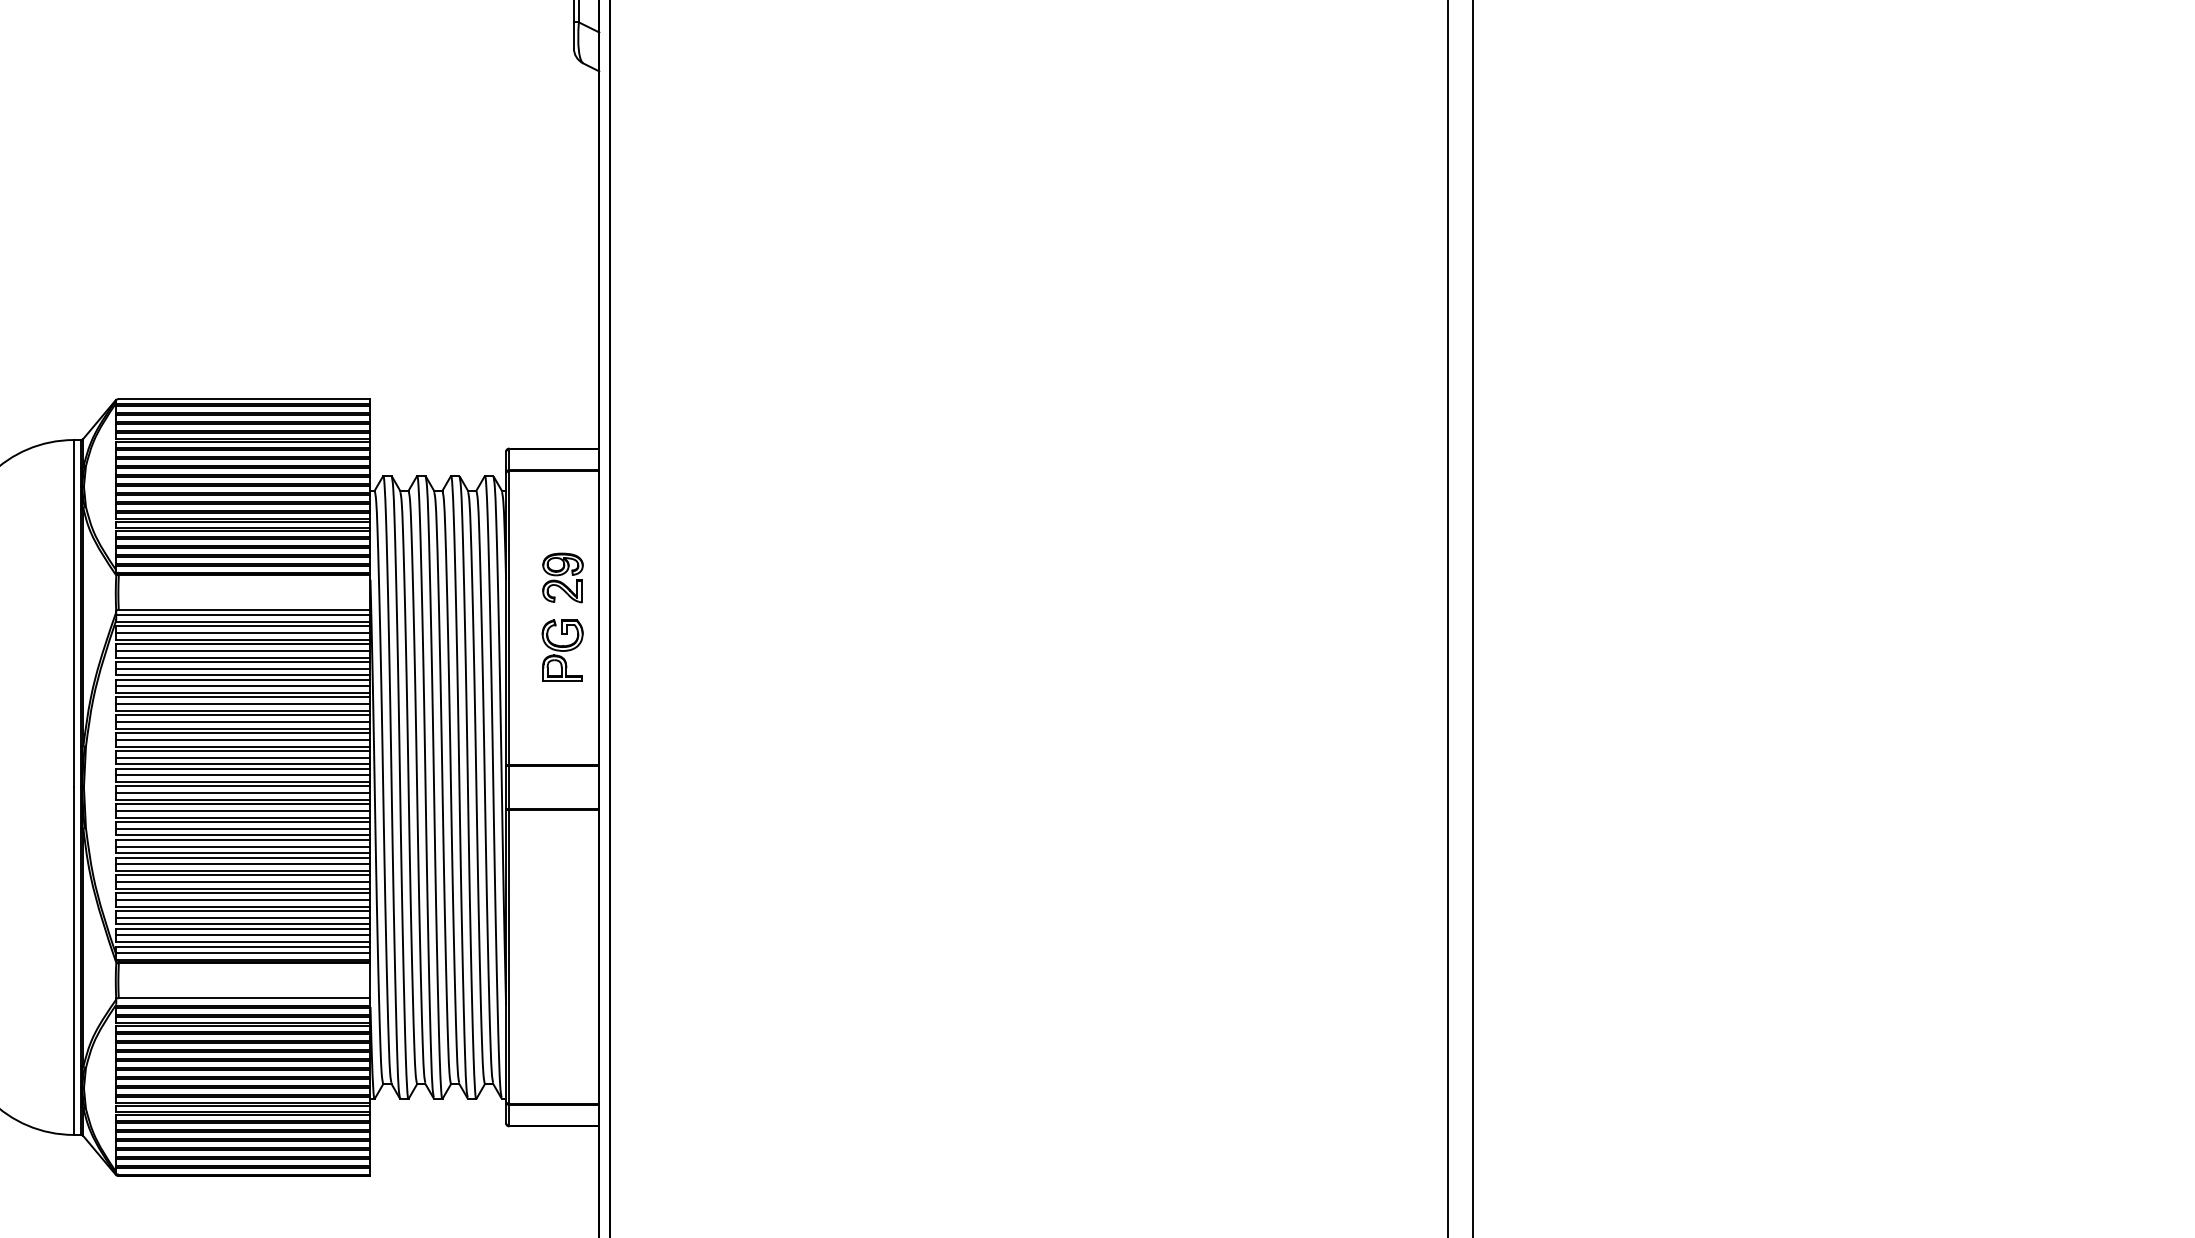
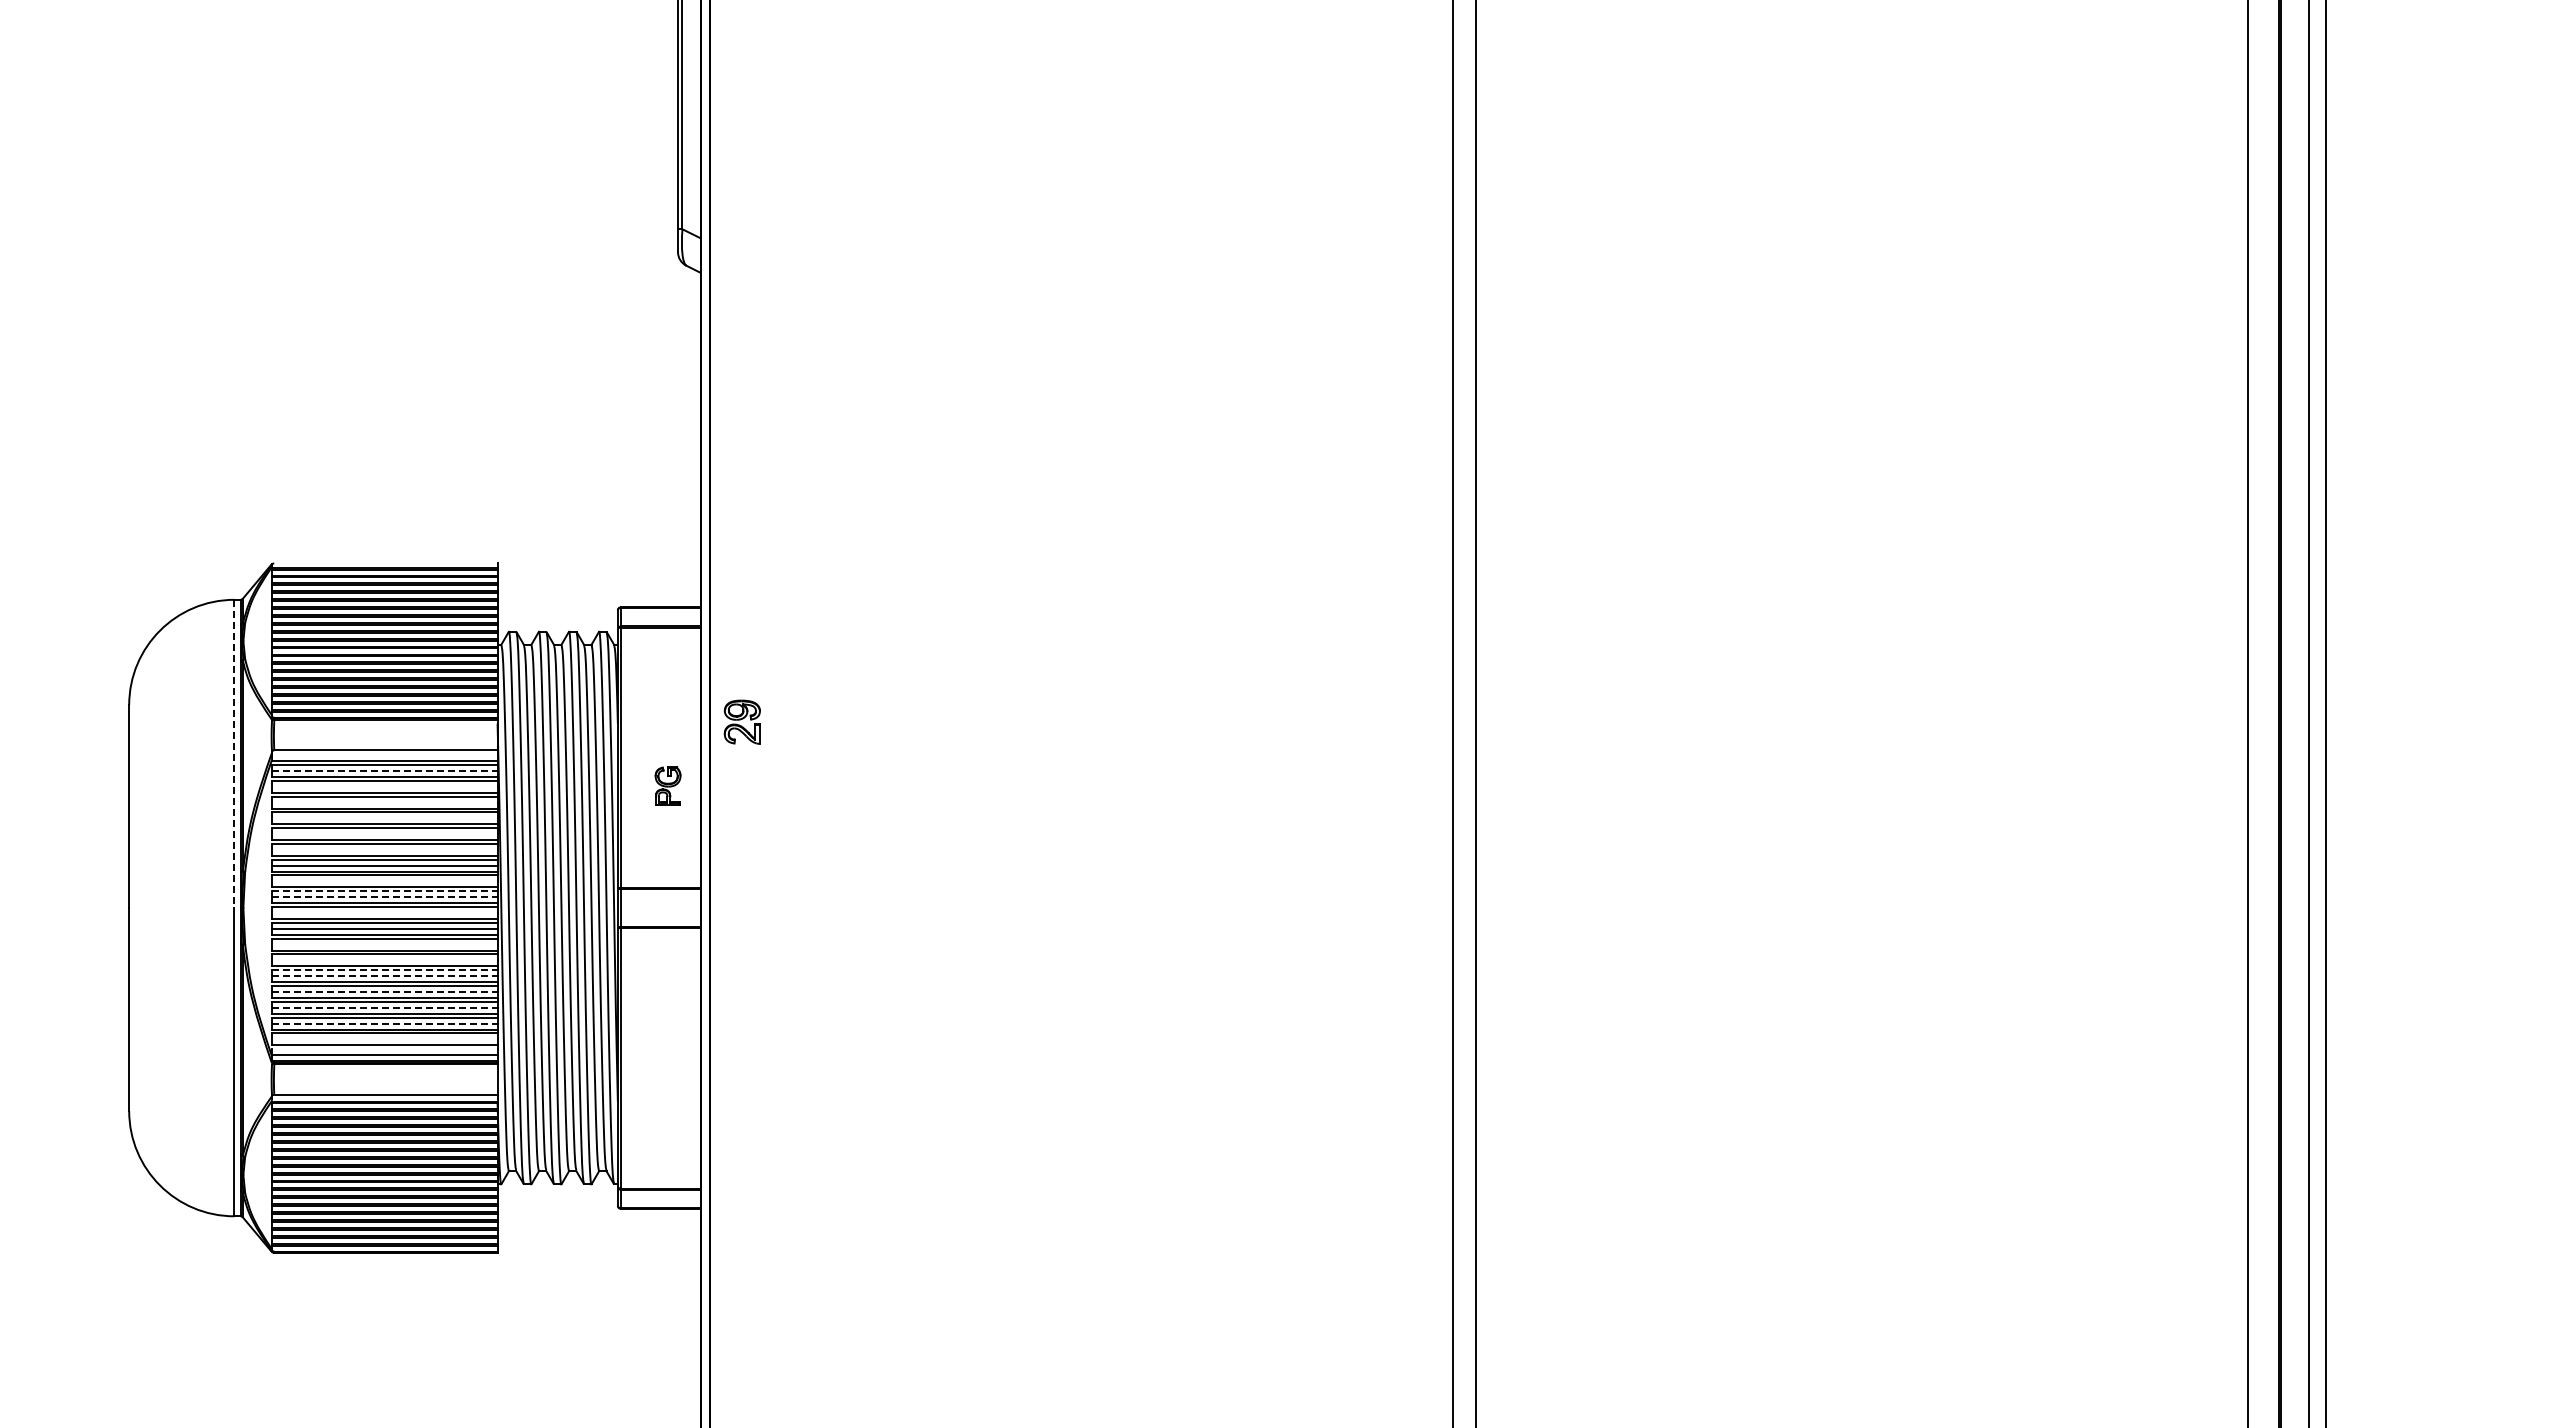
line: (244, 399) -> (385, 563), removed
part: (562, 577) -> (741, 721), moved
line: (73, 614) -> (234, 754), solid -> dashed
line: (243, 615) -> (384, 755), removed
line: (243, 632) -> (384, 770), solid -> dashed
part: (562, 649) -> (667, 785), size x0.7
line: (243, 650) -> (384, 786), removed
line: (243, 668) -> (384, 802), removed
line: (243, 686) -> (384, 818), removed
line: (243, 704) -> (384, 834), removed
line: (243, 721) -> (384, 849), removed
line: (243, 757) -> (384, 881), removed
line: (243, 768) -> (384, 891), solid -> dashed
line: (243, 775) -> (384, 897), solid -> dashed
line: (243, 793) -> (384, 913), removed
line: (243, 828) -> (384, 944), removed
line: (243, 846) -> (384, 960), removed
line: (243, 857) -> (384, 970), solid -> dashed
line: (243, 864) -> (384, 976), solid -> dashed
line: (243, 882) -> (384, 992), solid -> dashed
line: (243, 899) -> (384, 1007), solid -> dashed
line: (243, 917) -> (384, 1023), solid -> dashed
line: (243, 935) -> (384, 1039), removed
line: (243, 946) -> (384, 1049), removed

